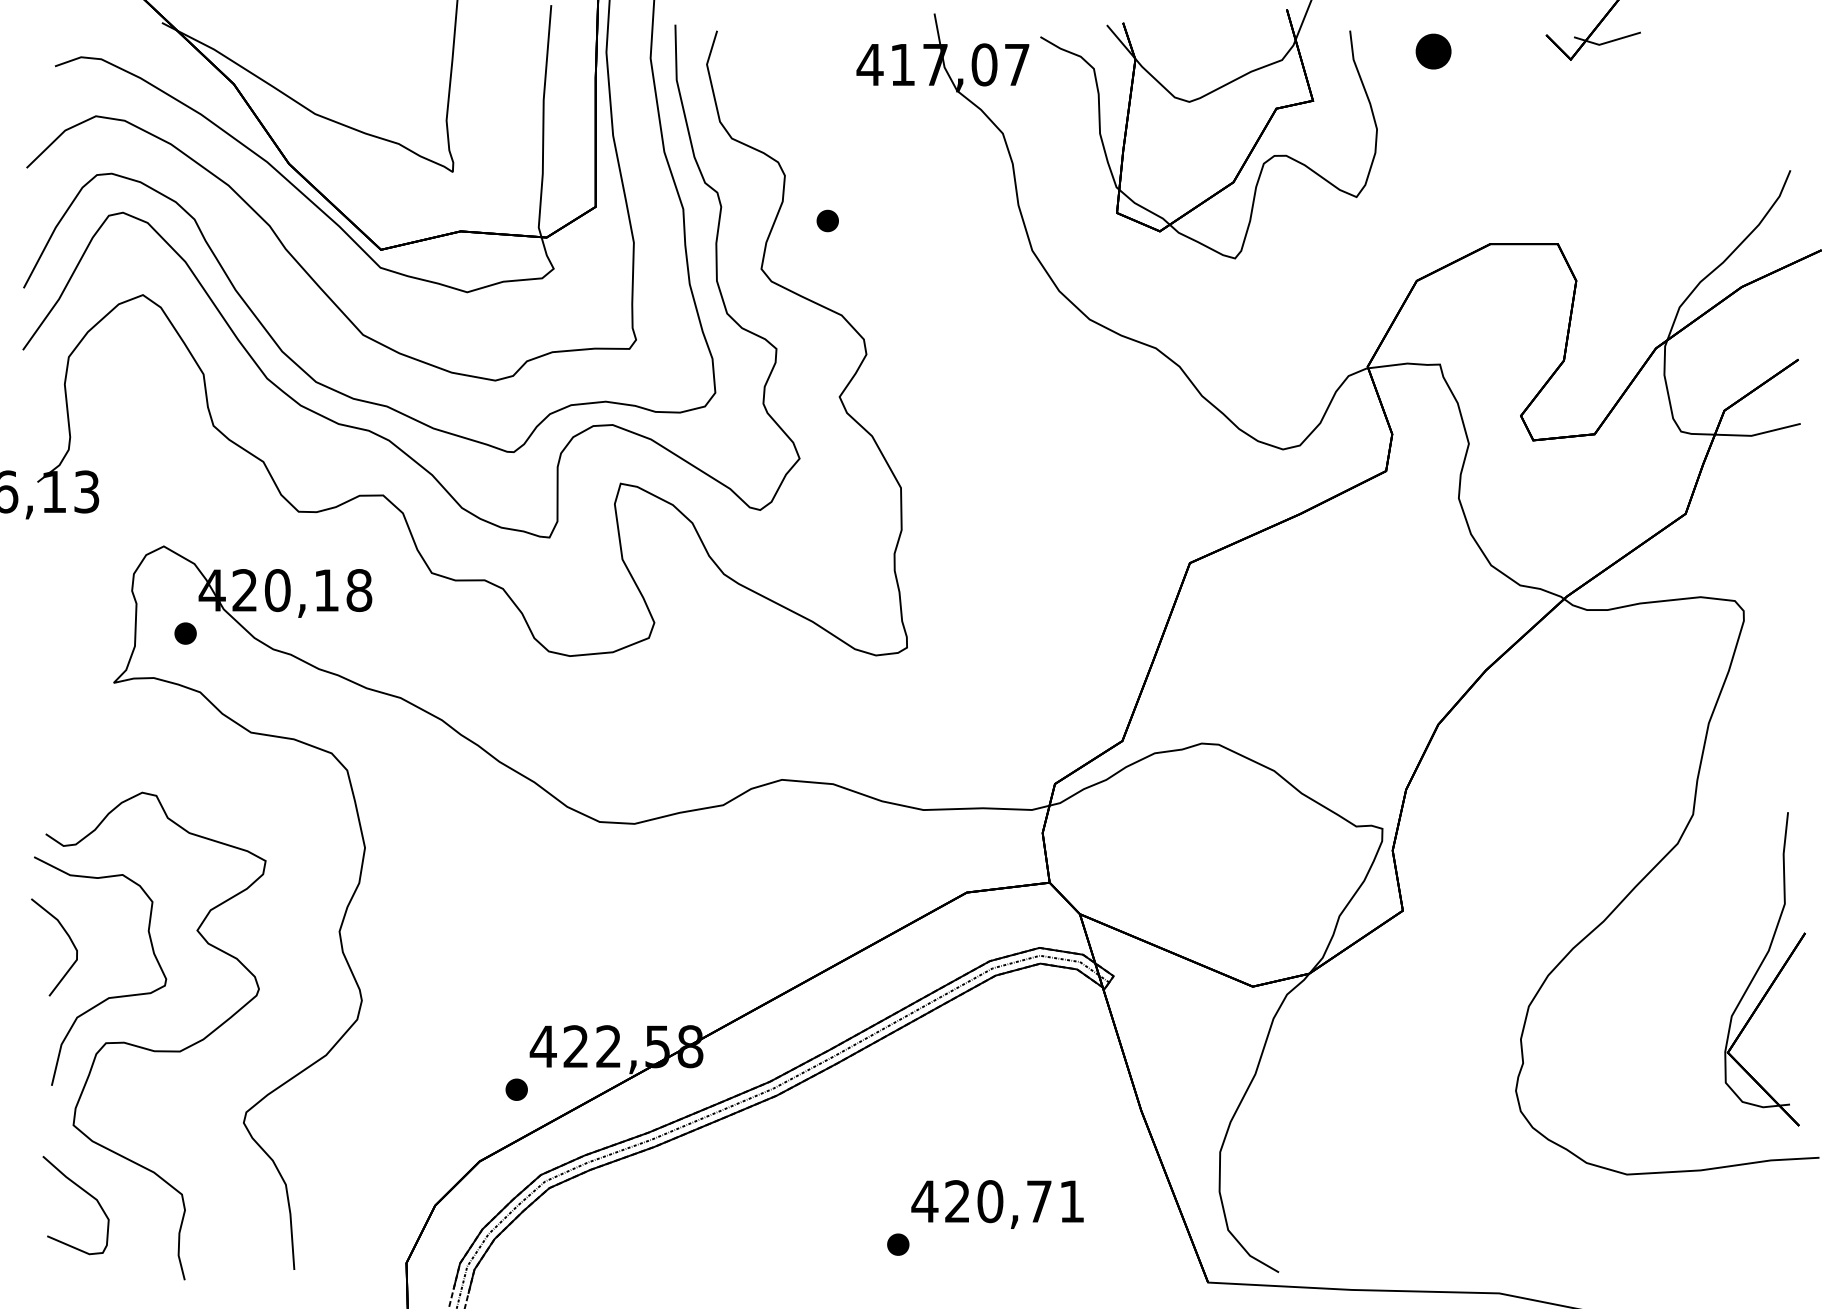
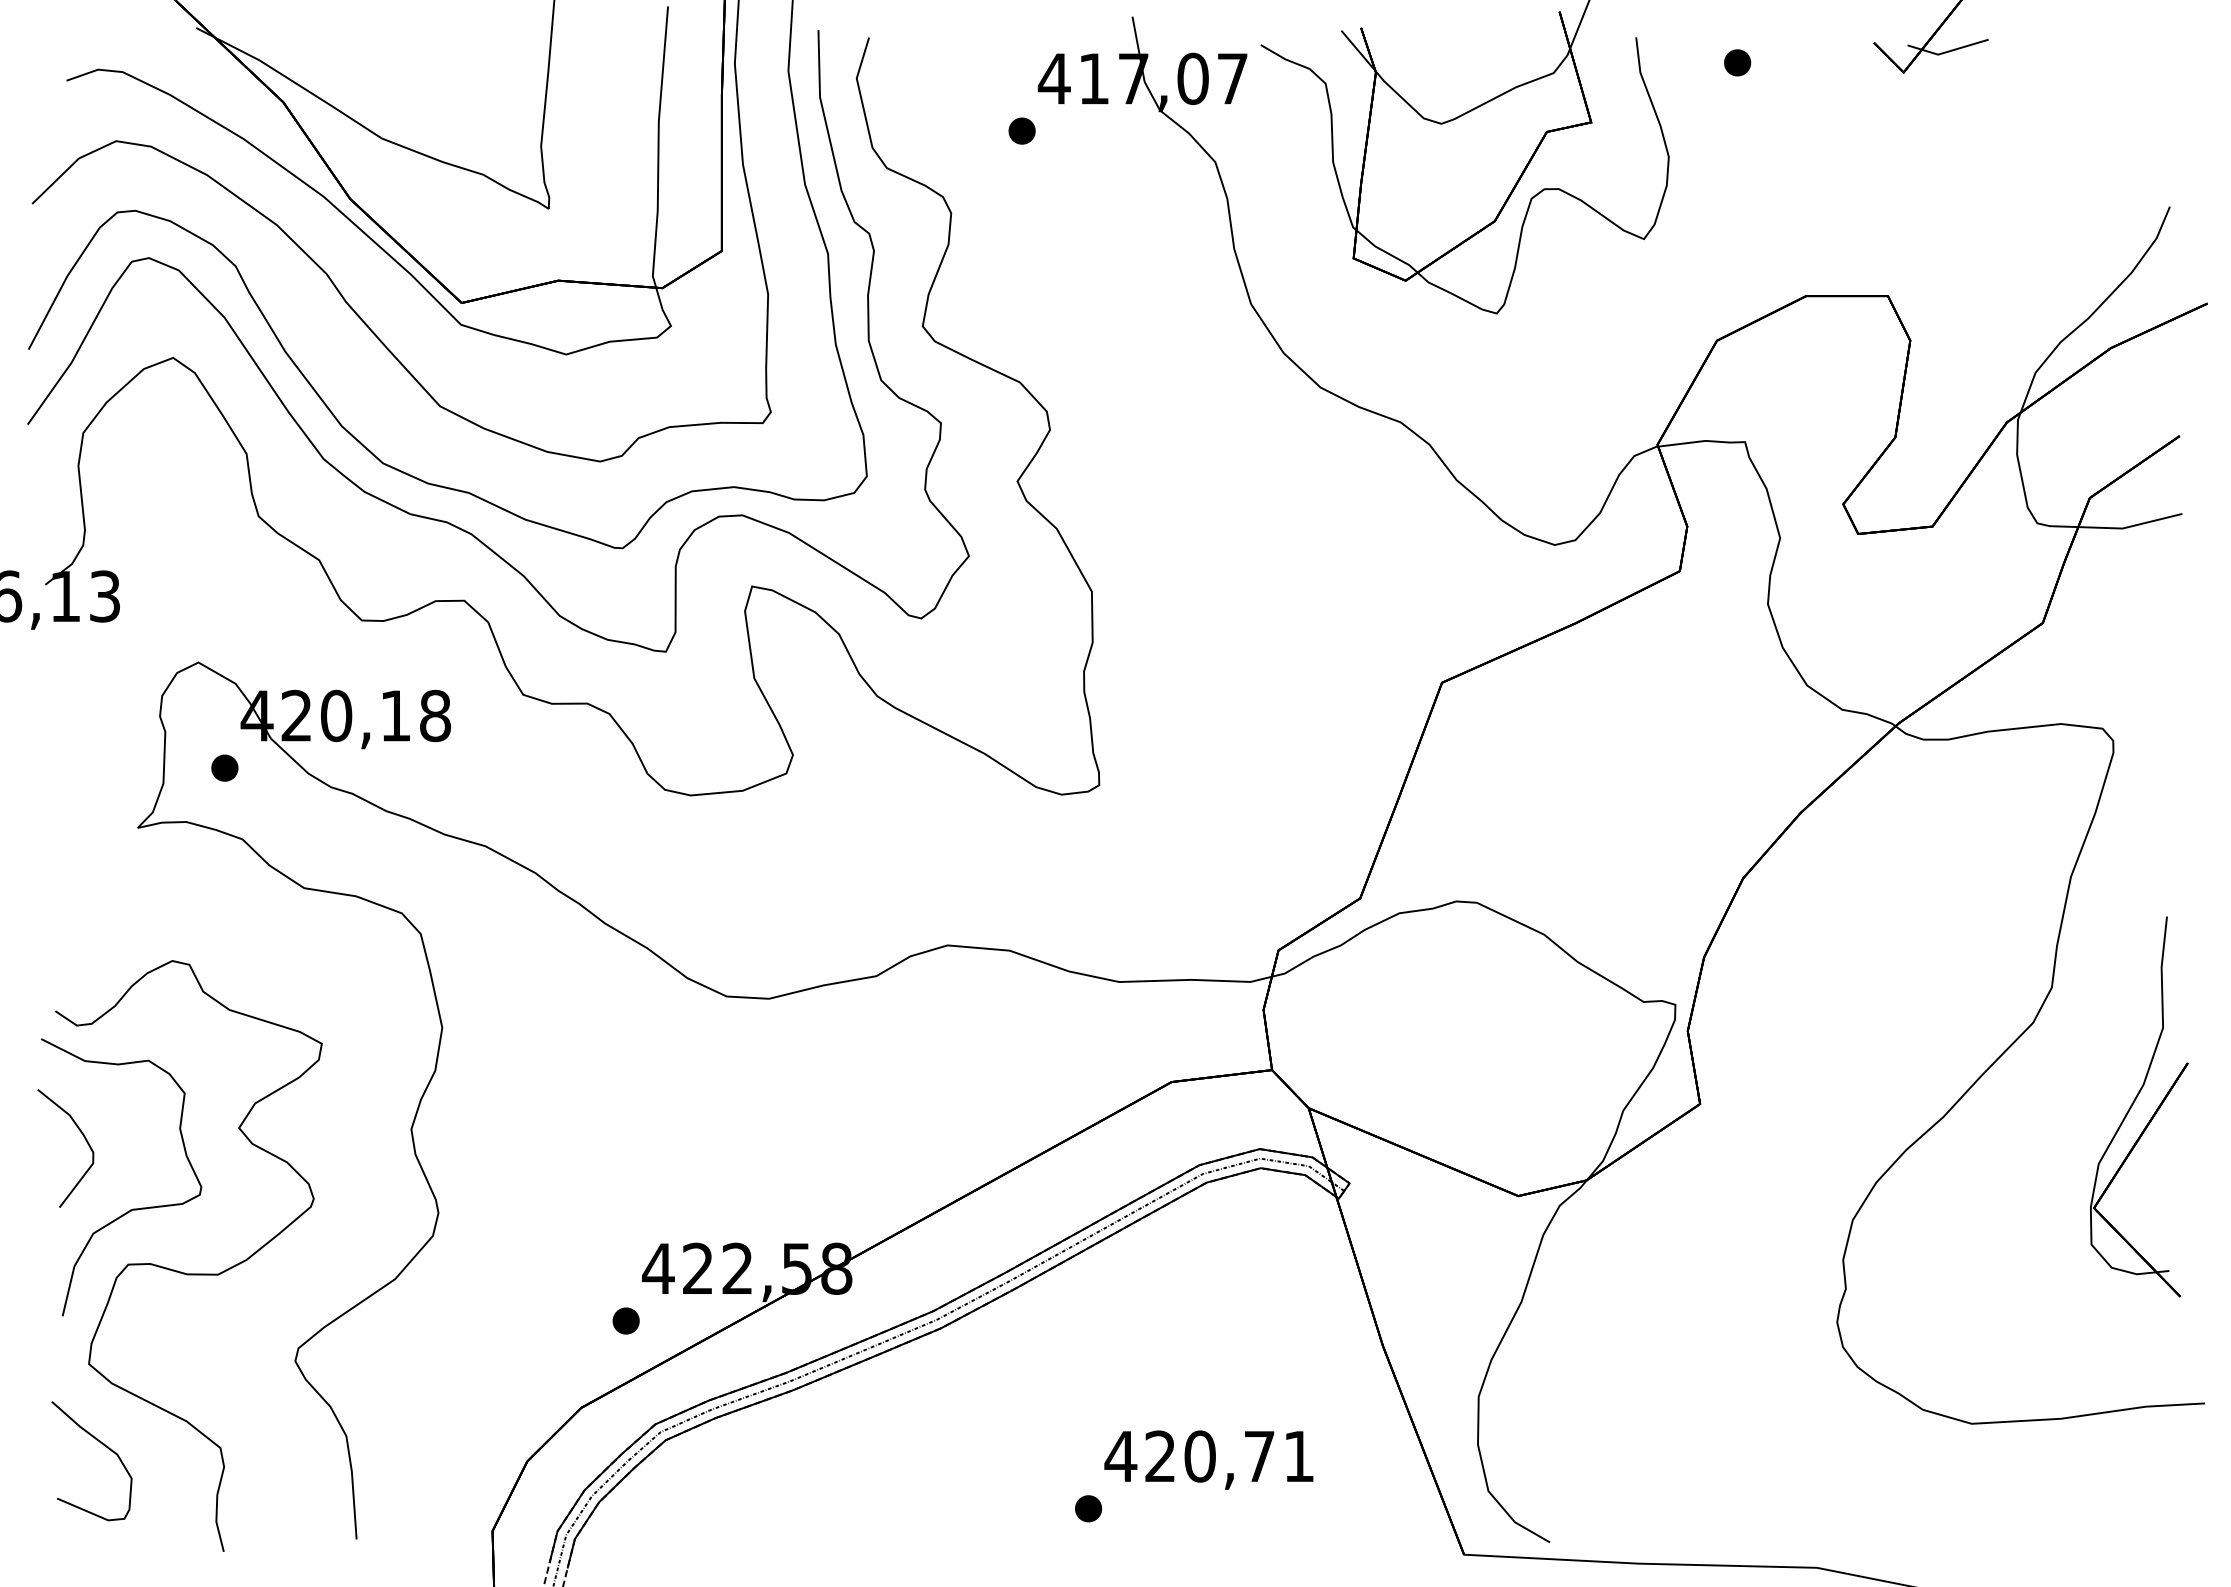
part: (1433, 51) -> (1737, 62), size x0.62
part: (827, 220) -> (1021, 130), moved
part: (1760, 967) -> (2133, 1104), moved

